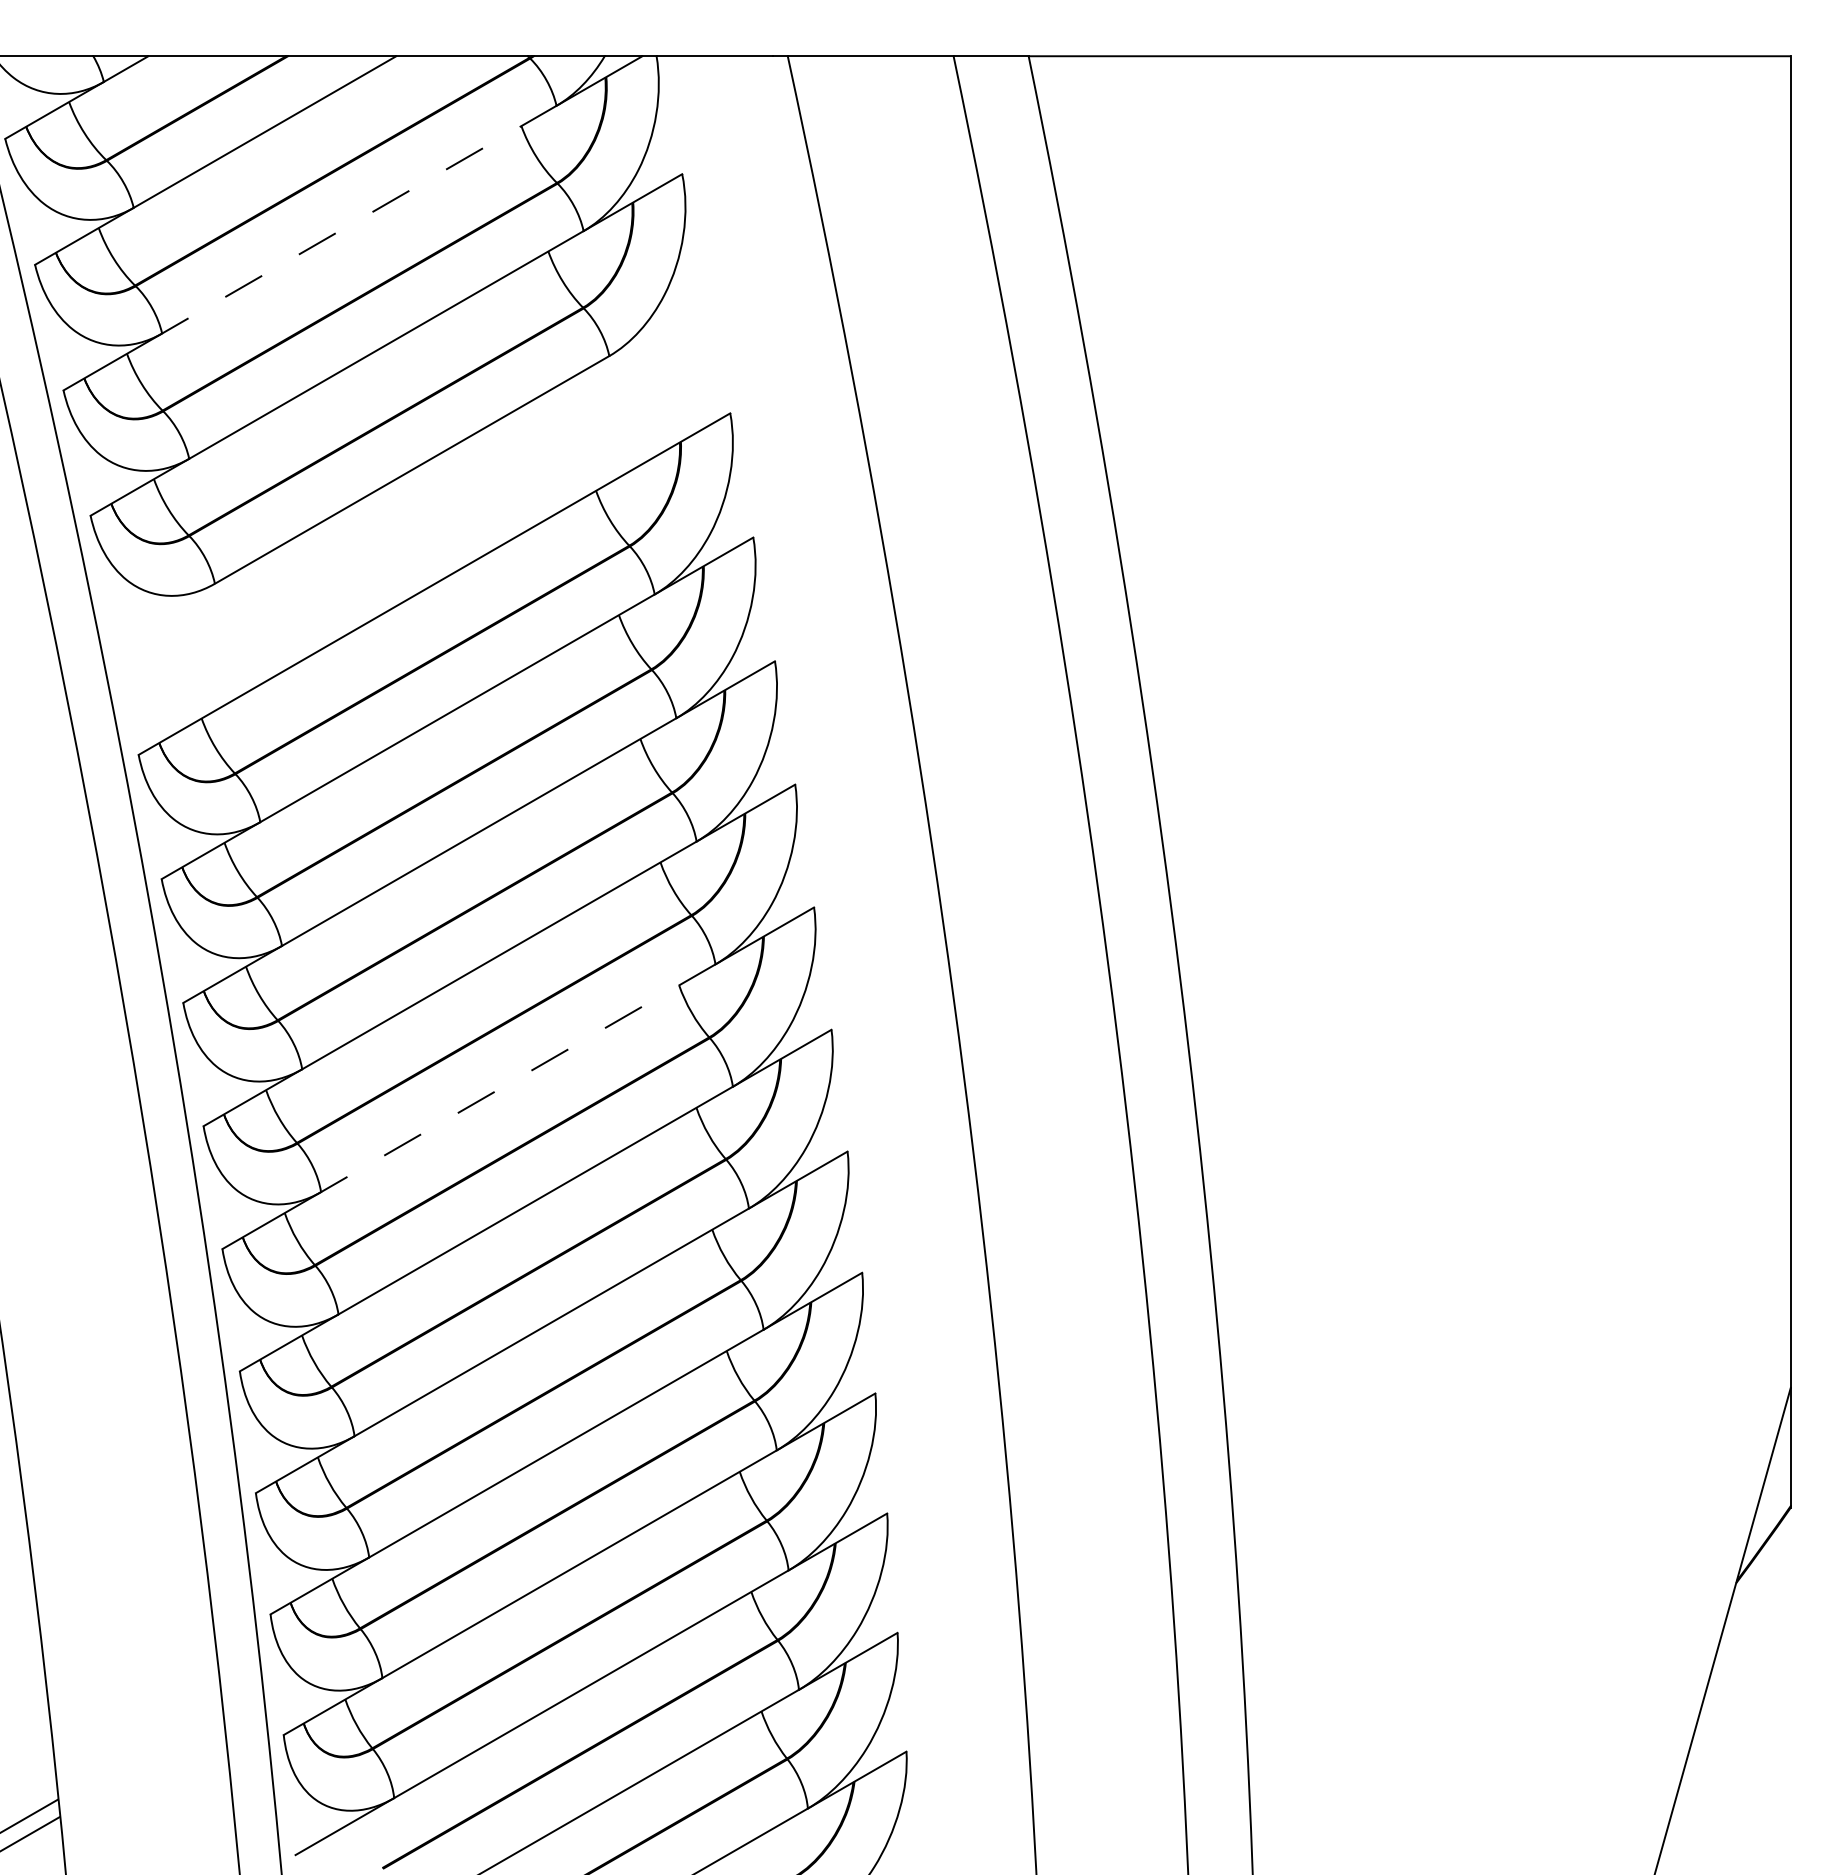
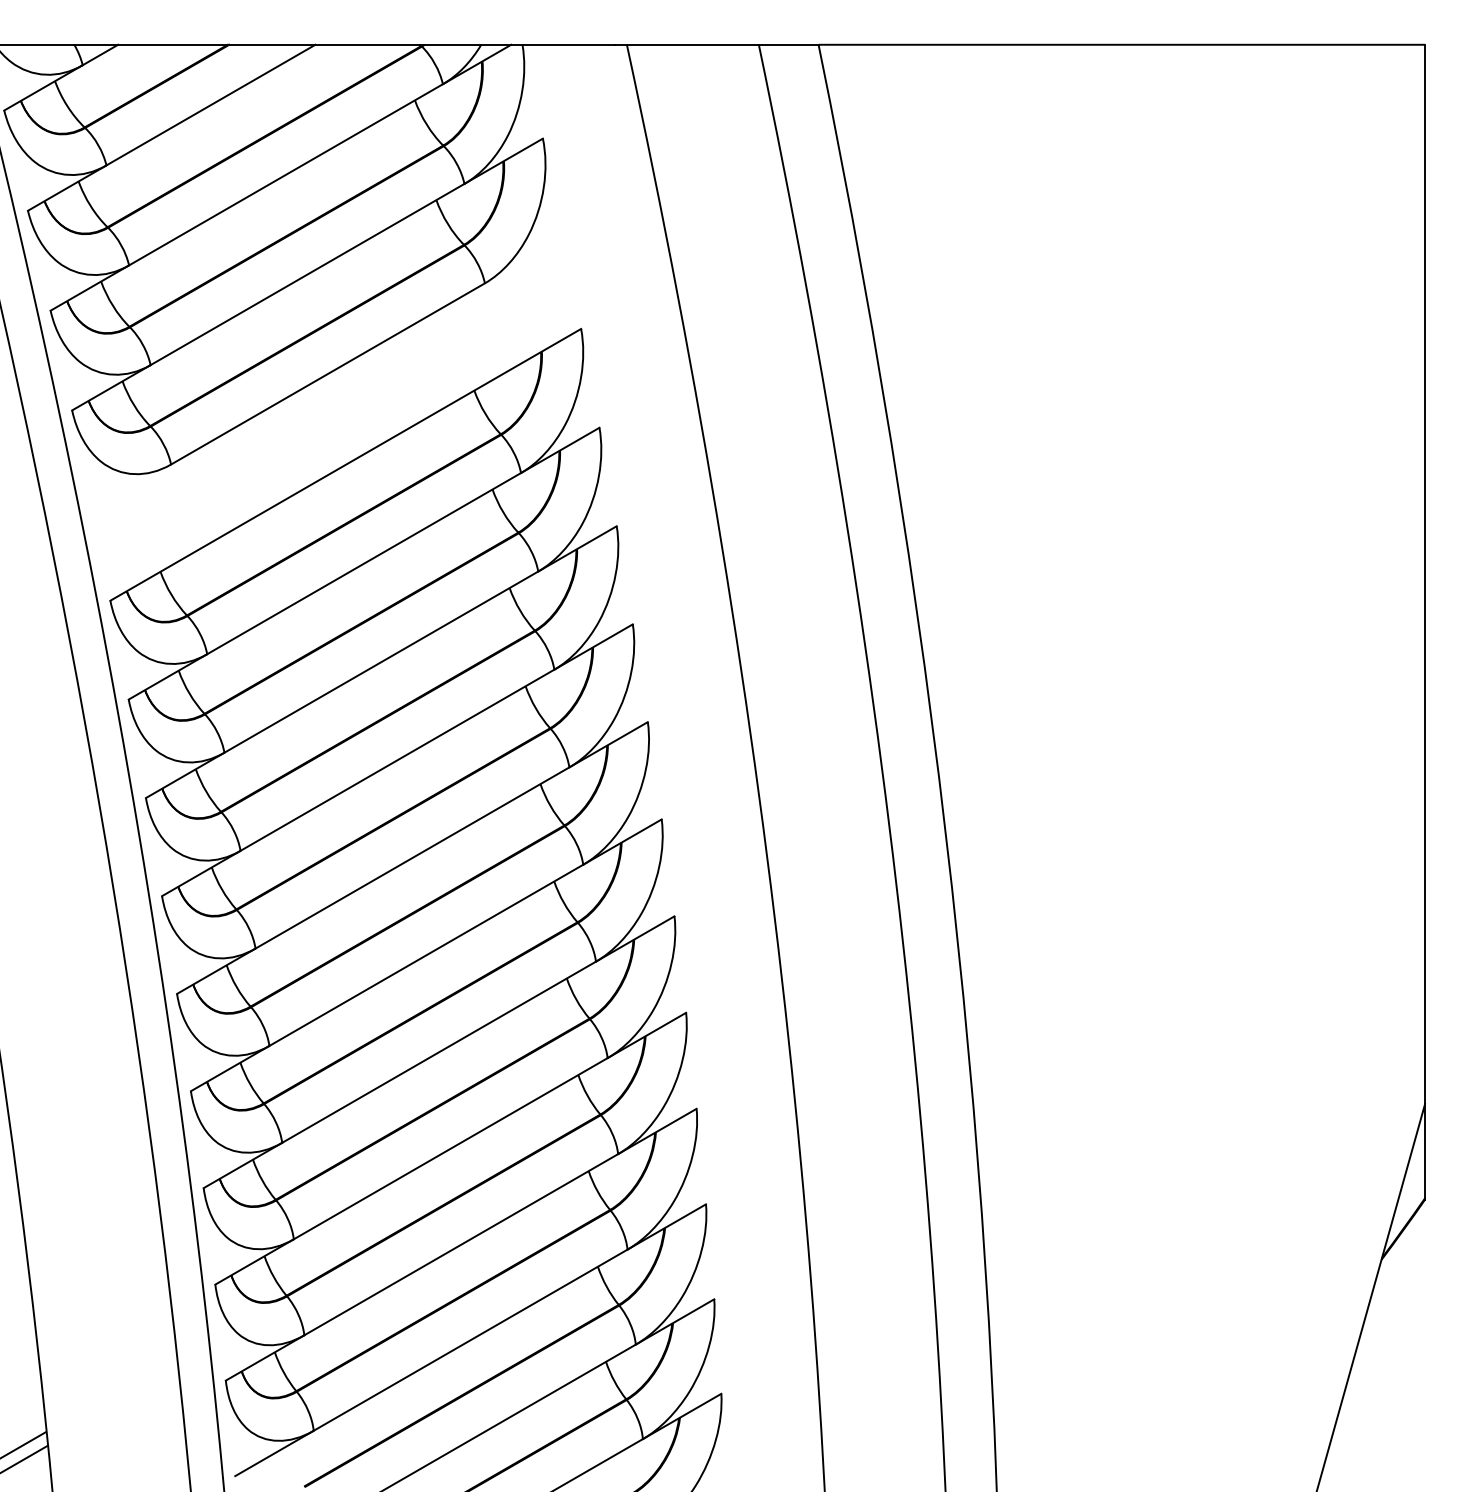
line: (359, 219) -> (286, 174), dashed -> solid
line: (518, 1078) -> (412, 858), dashed -> solid

